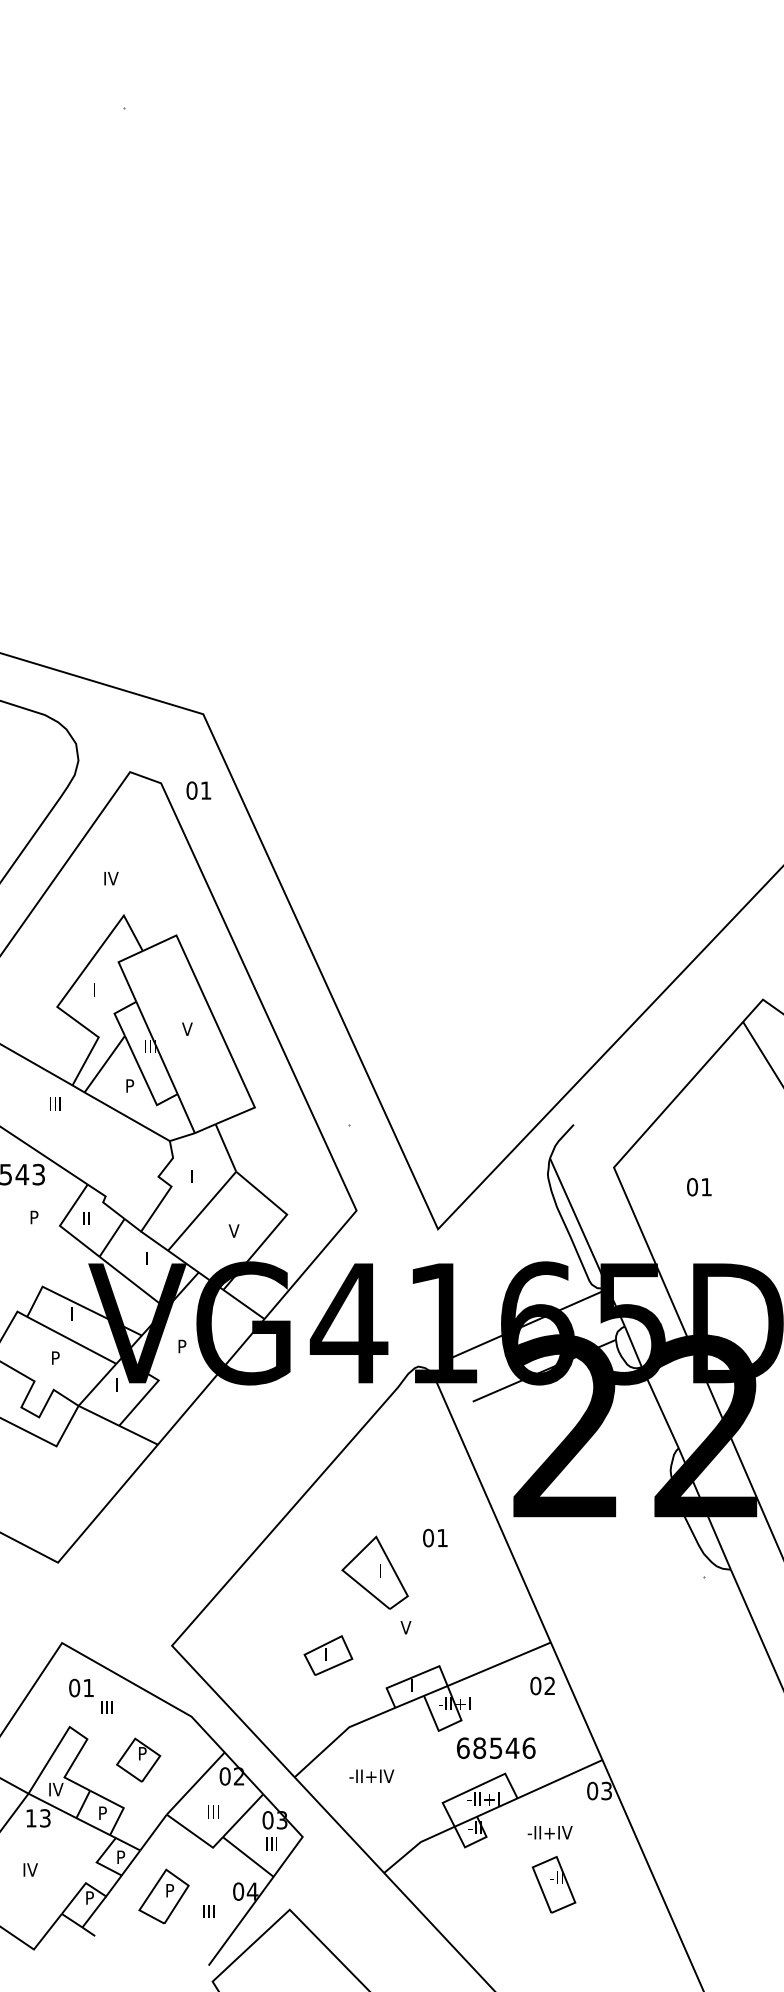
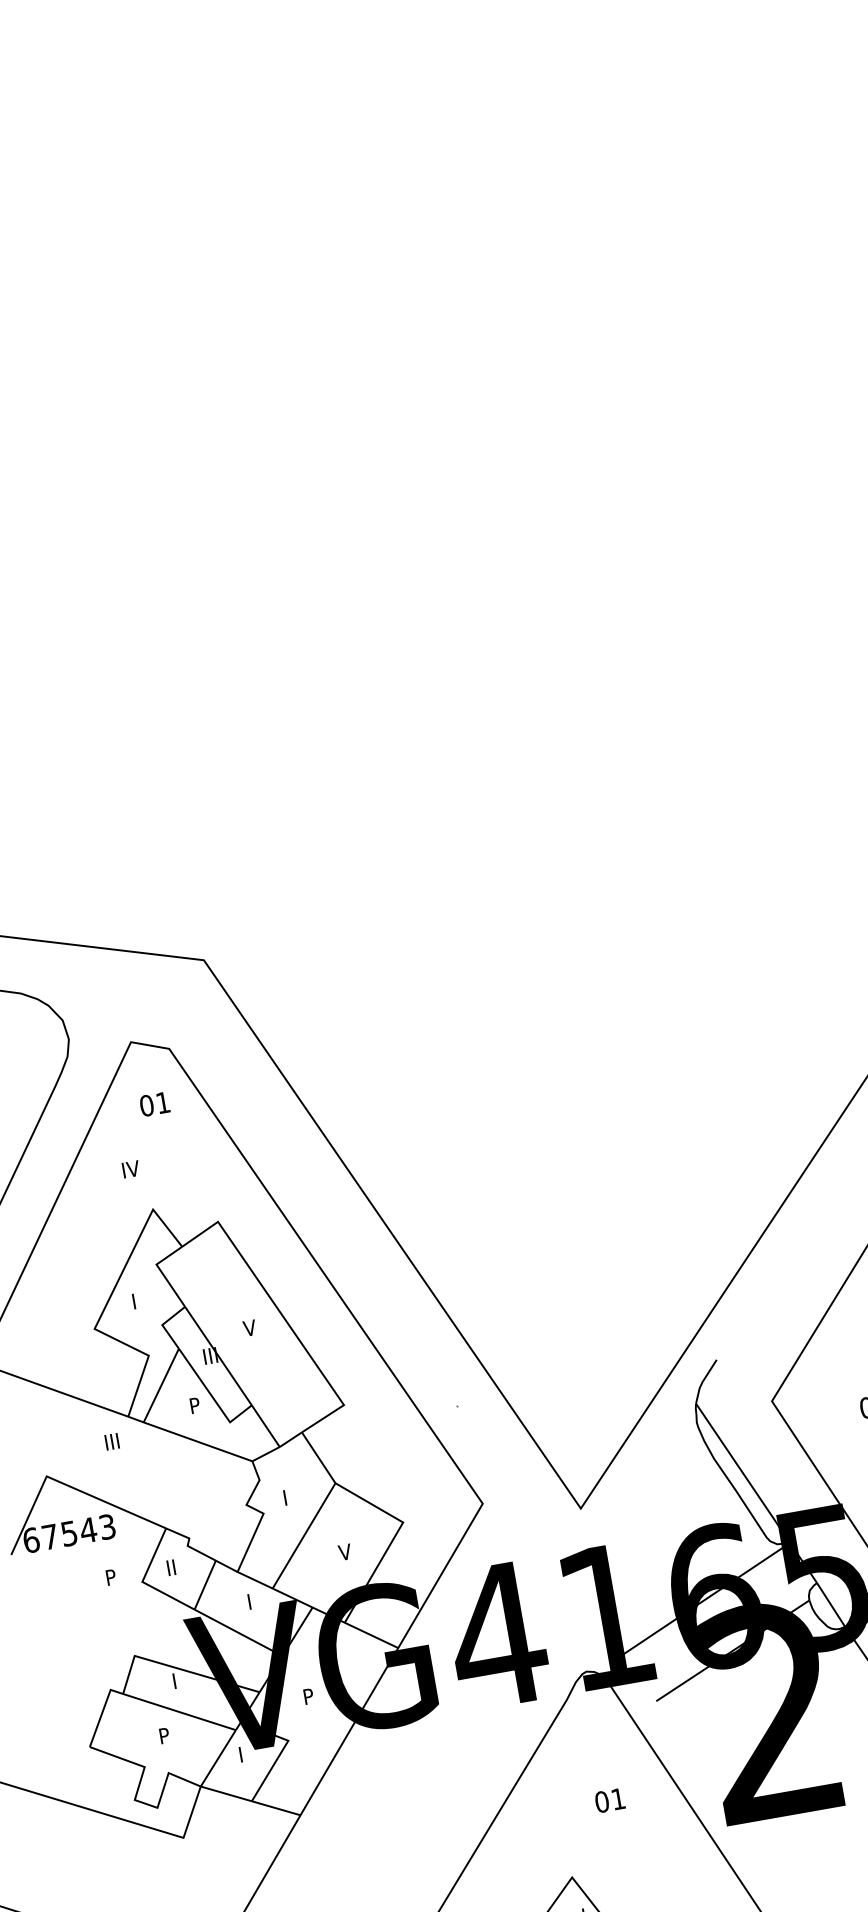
text: (198, 790) -> (154, 1104), moved
text: (435, 1537) -> (610, 1799), moved

